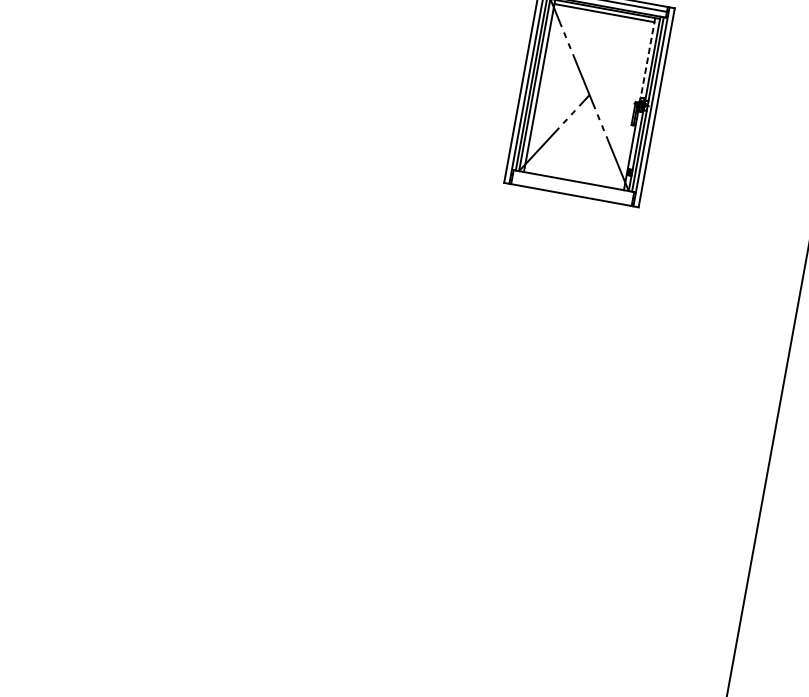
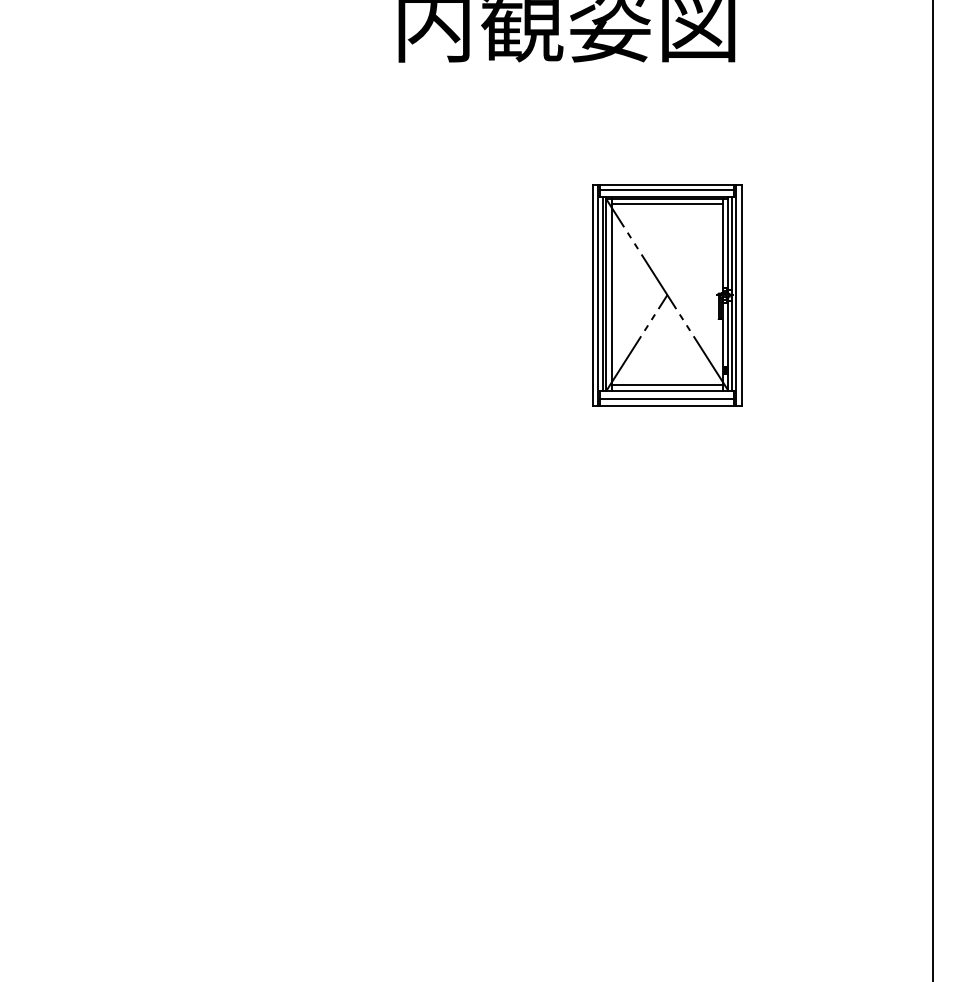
line: (647, 60) -> (723, 246), dashed -> solid
line: (575, 175) -> (667, 384), added
line: (572, 188) -> (667, 399), added

